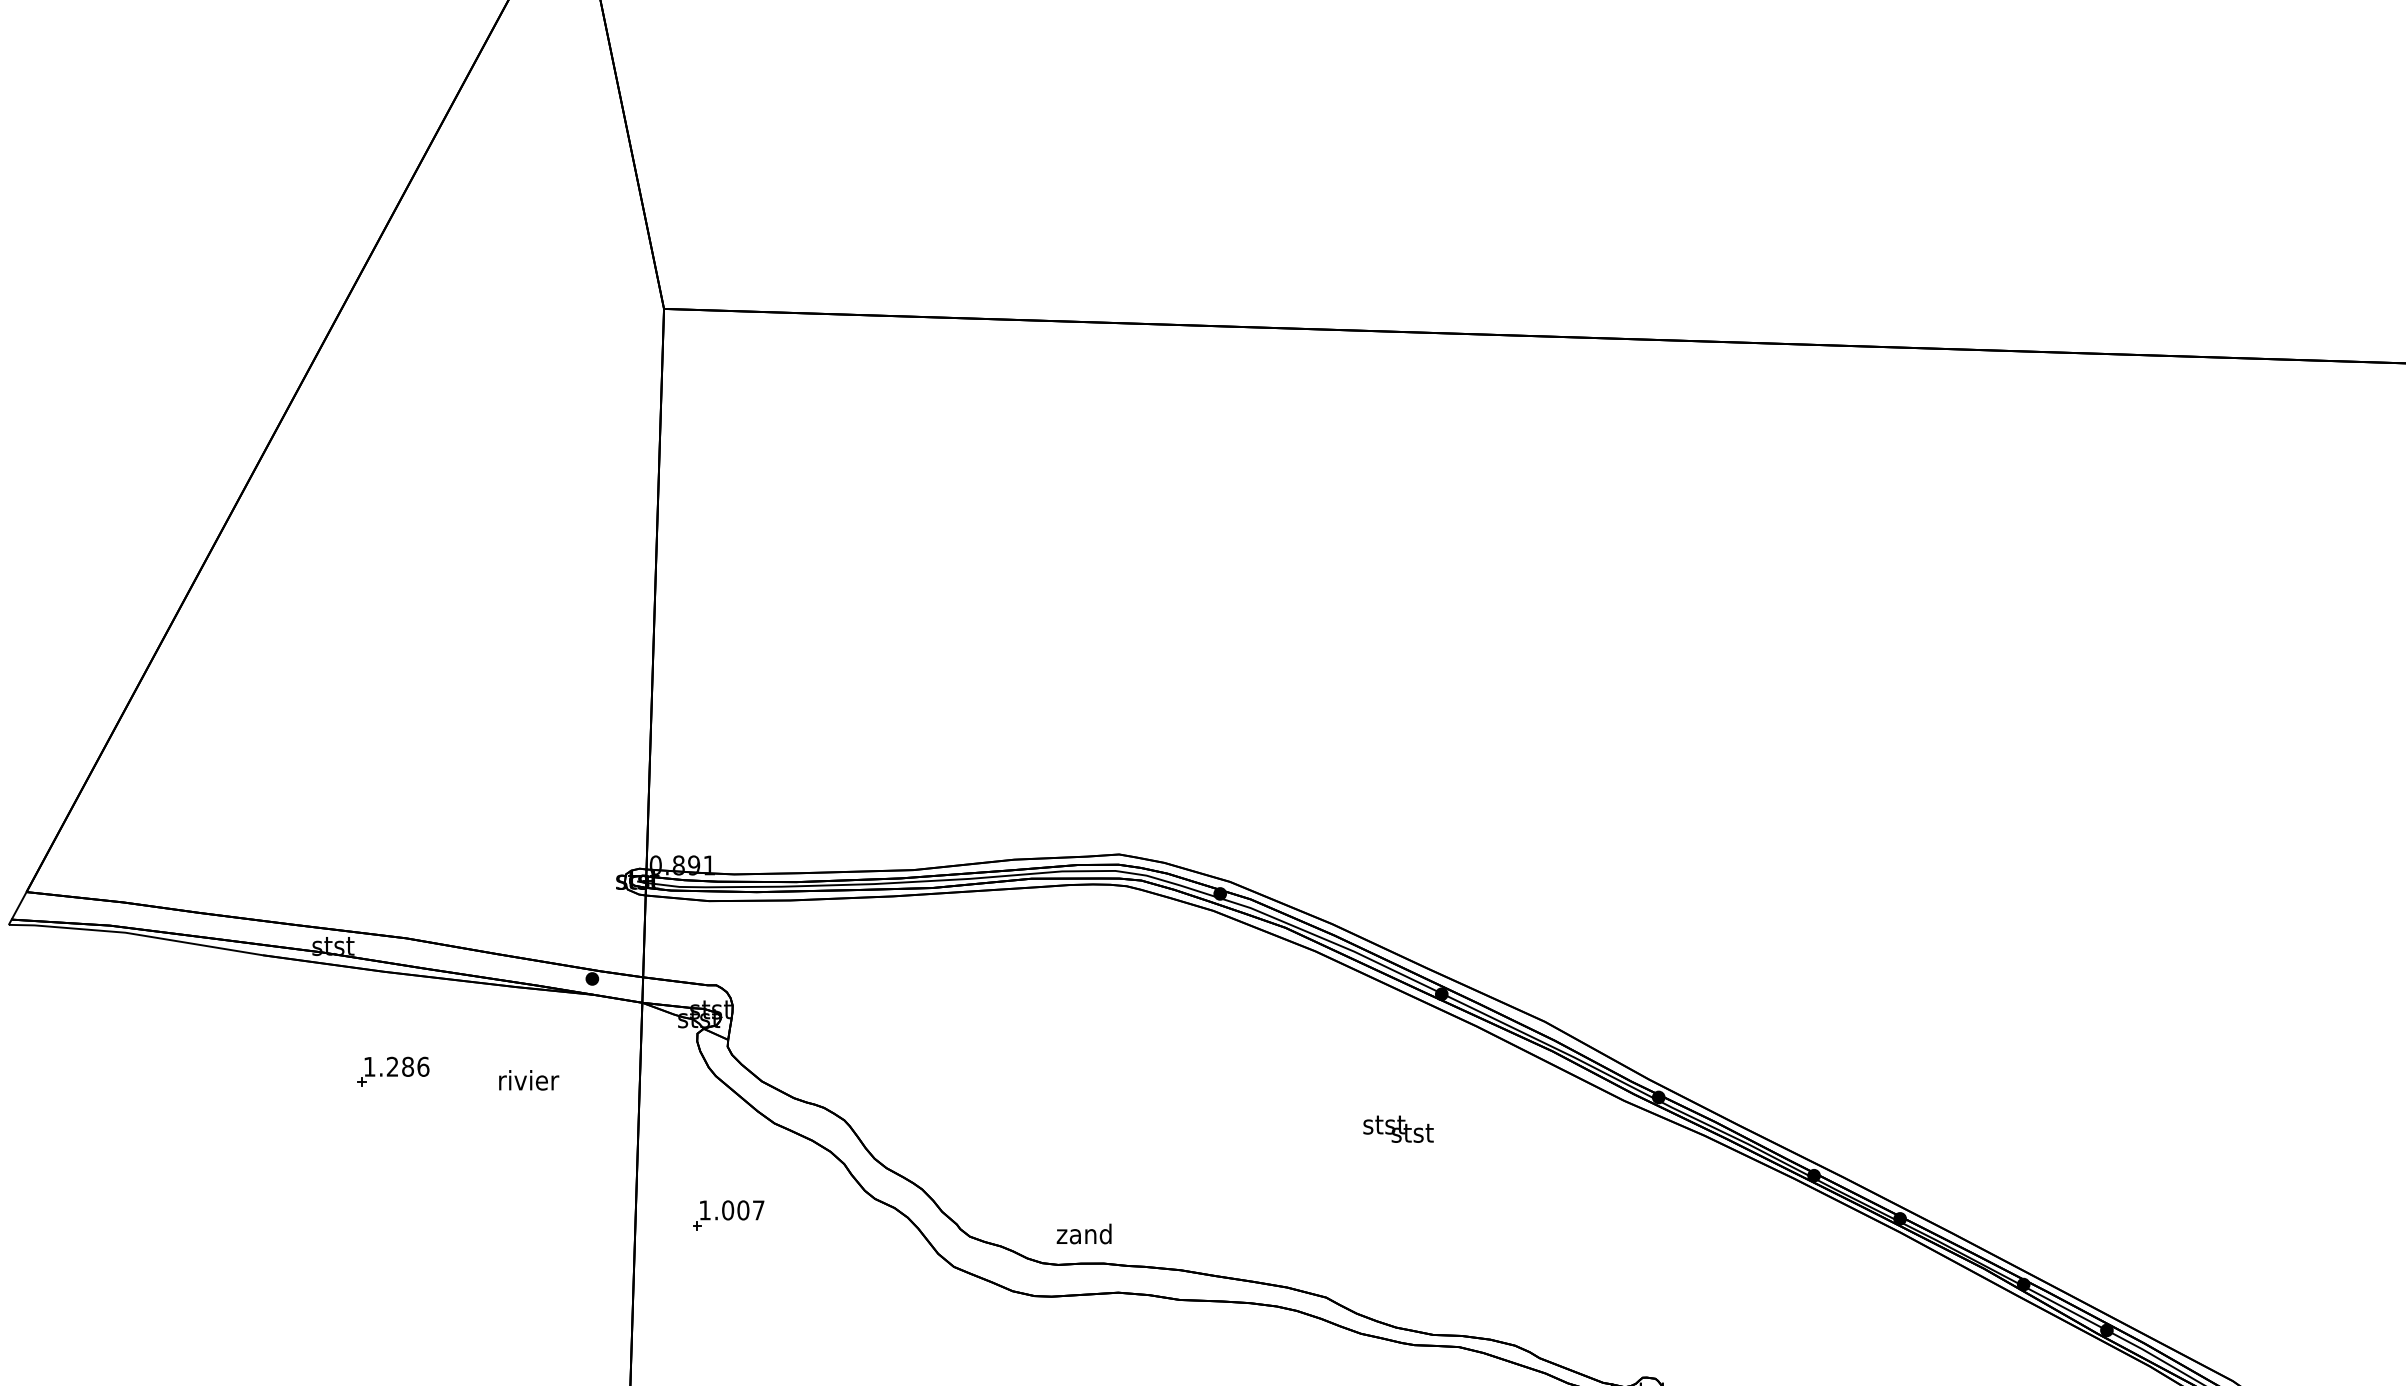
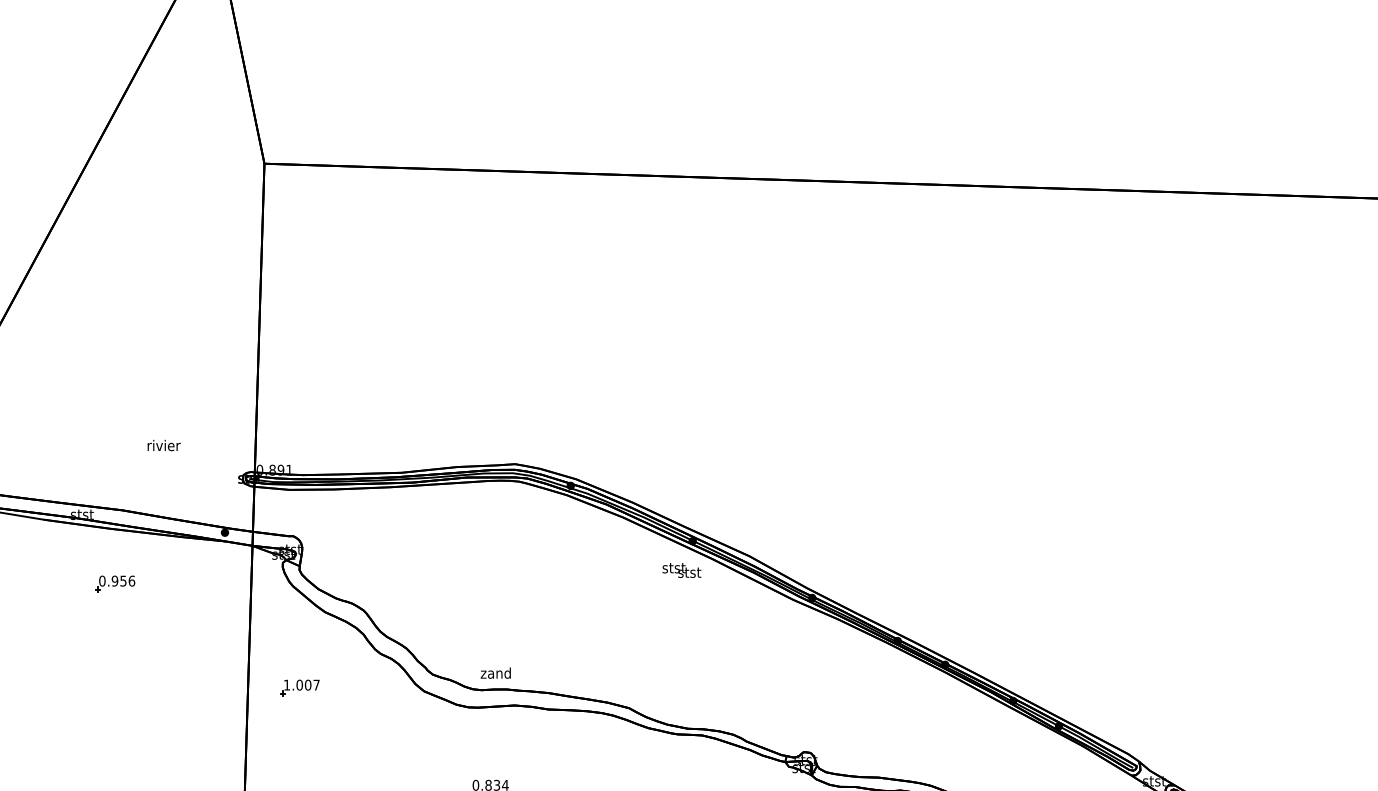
text: (388, 1065) -> (112, 580), 1.286 -> 0.956
text: (527, 1080) -> (163, 445), moved
text: (1397, 1129) -> (681, 570), moved
part: (727, 1214) -> (299, 687), moved

